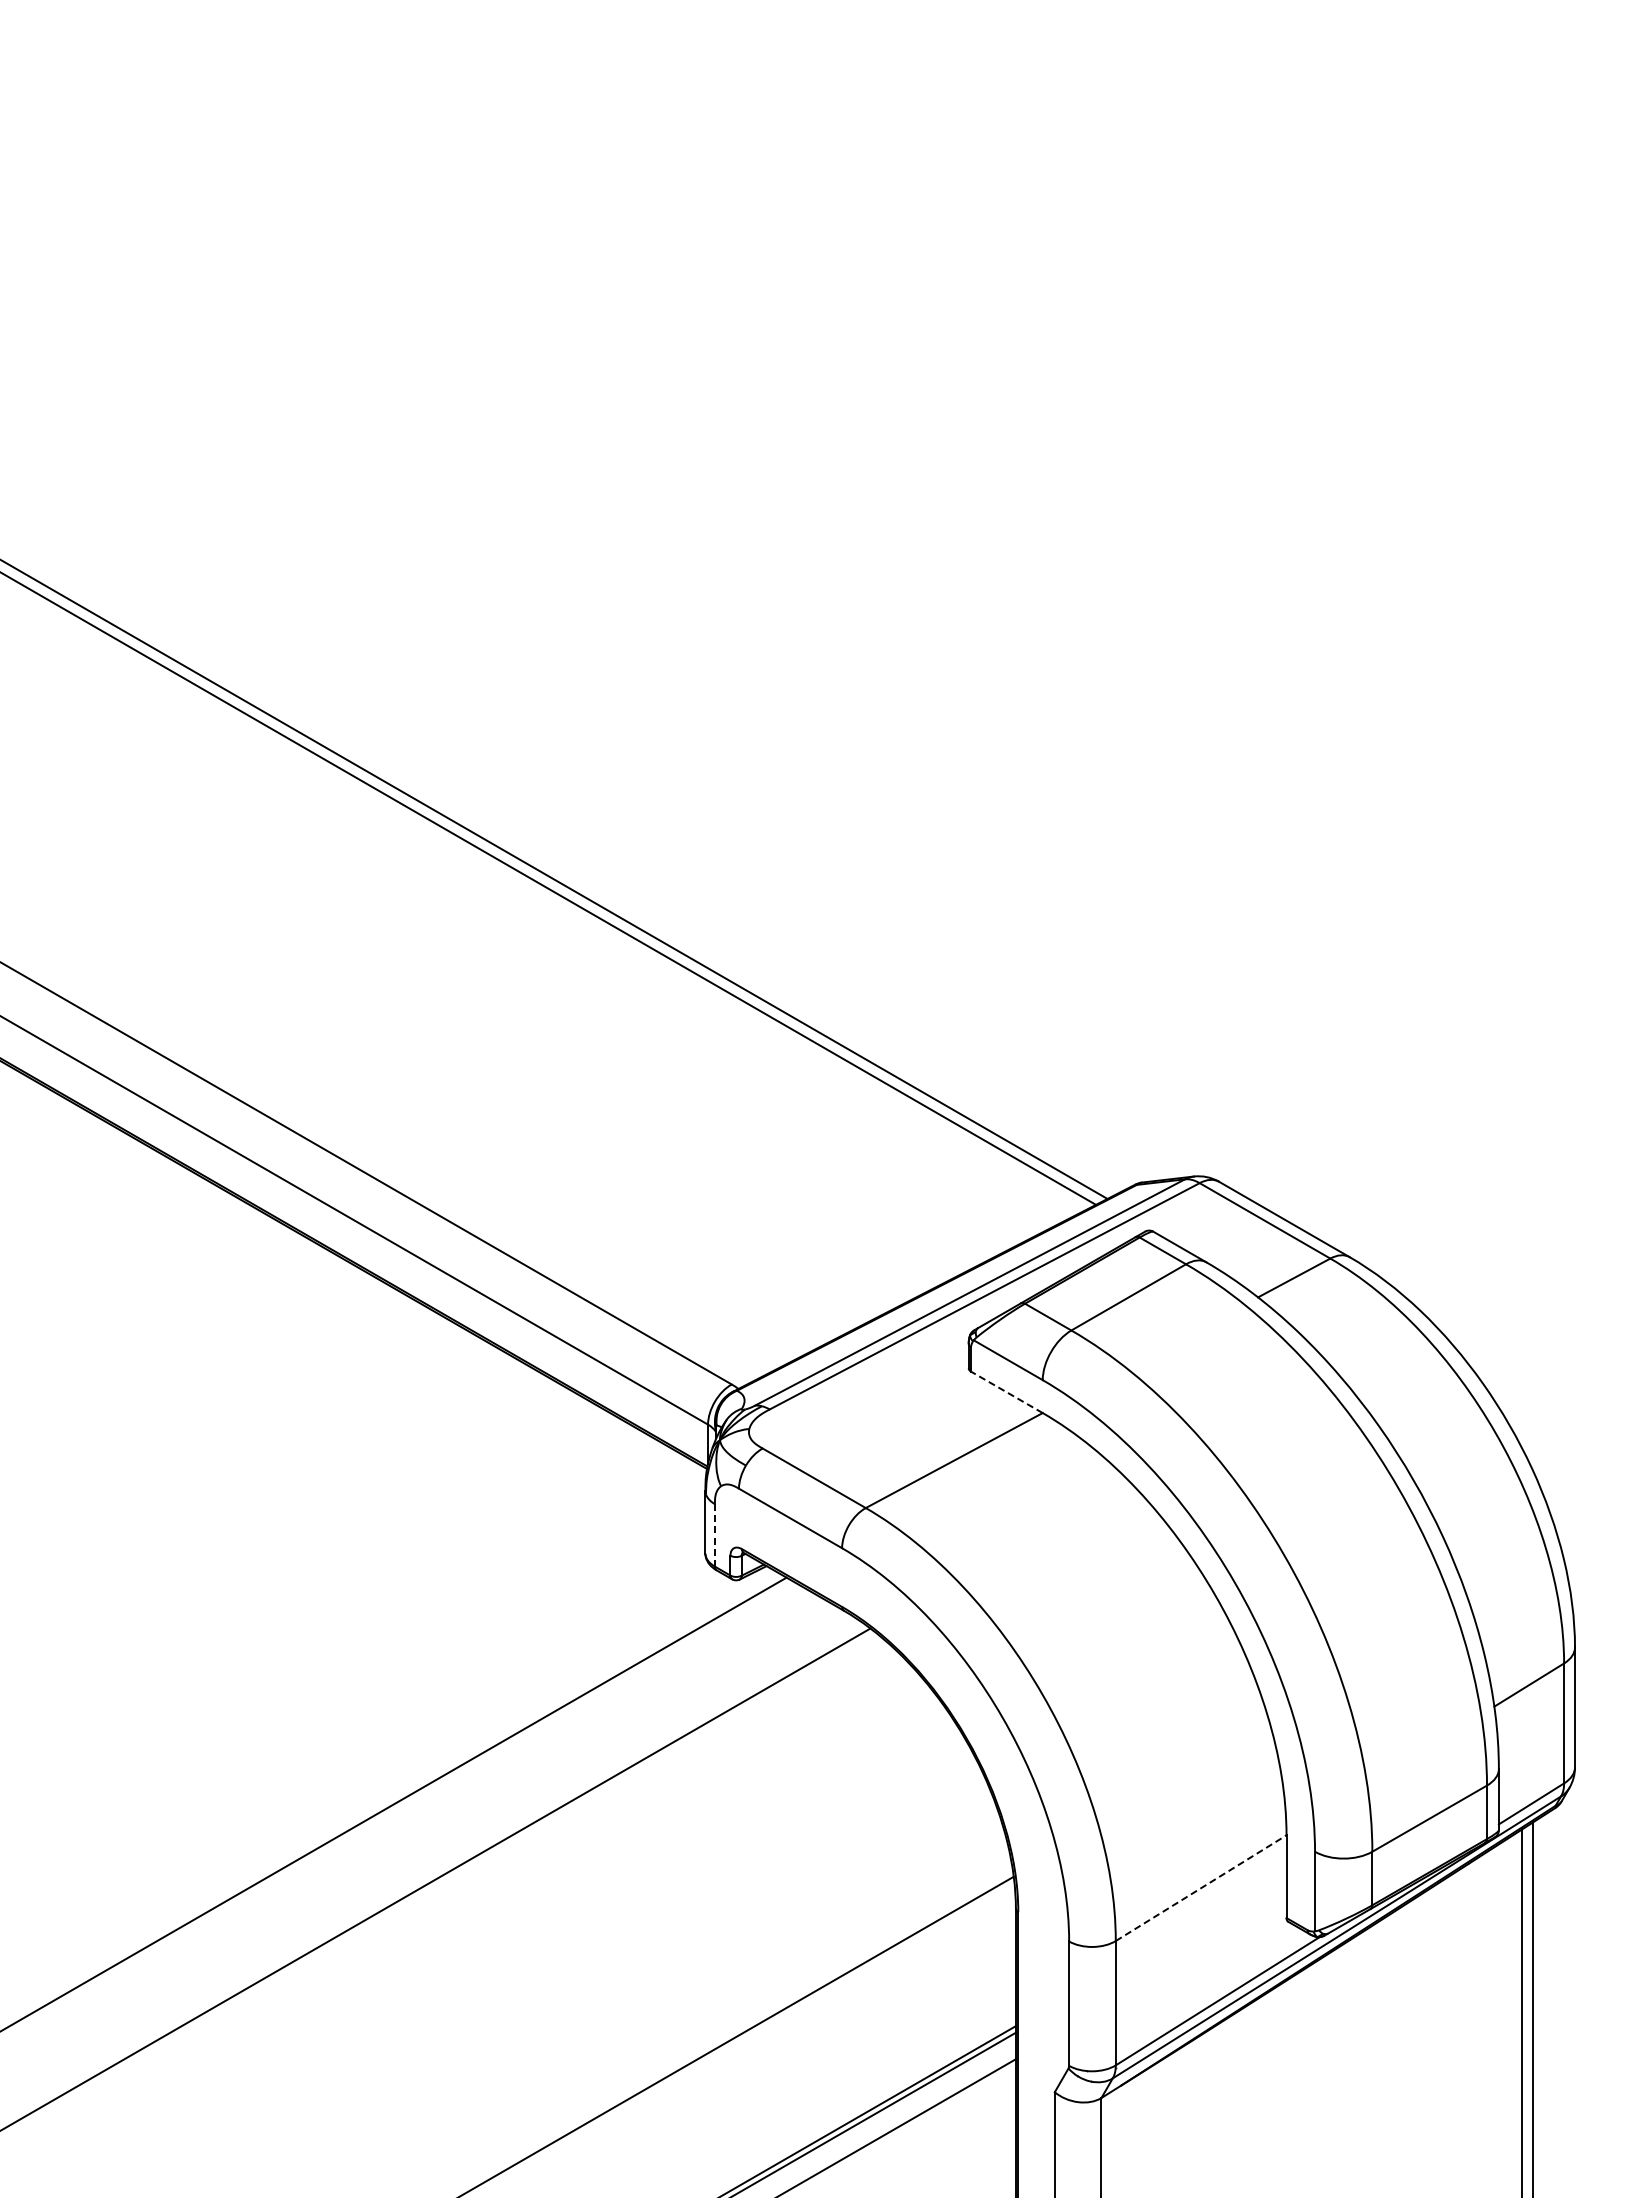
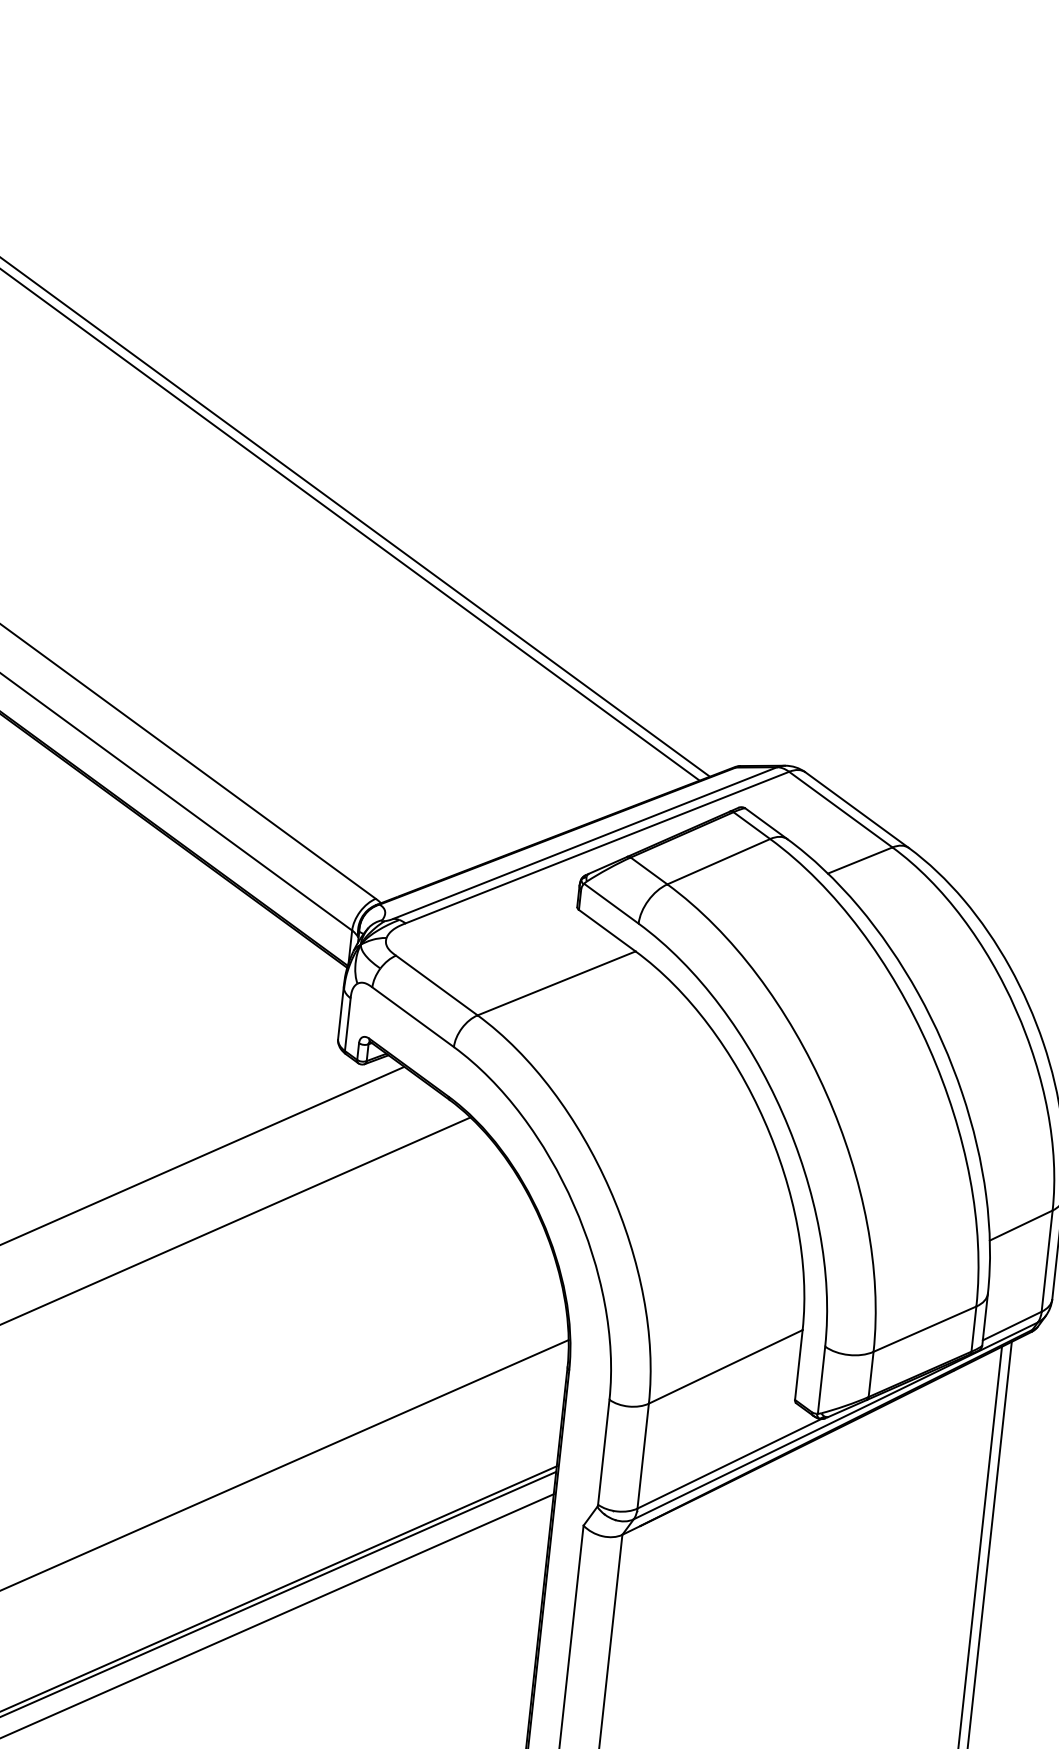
line: (1006, 1392) -> (606, 930), dashed -> solid
line: (714, 1534) -> (347, 1023), dashed -> solid
line: (1201, 1887) -> (726, 1366), dashed -> solid

